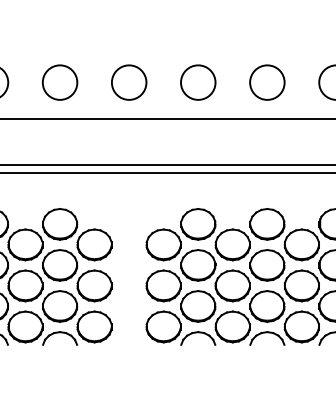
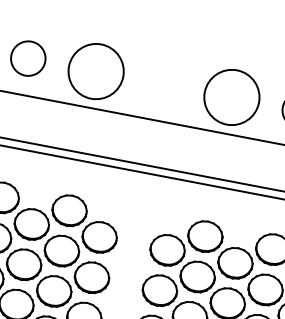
circle: (59, 82) -> (95, 71), size x1.6
circle: (129, 82) -> (164, 84), removed
circle: (198, 82) -> (232, 97), size x1.6

